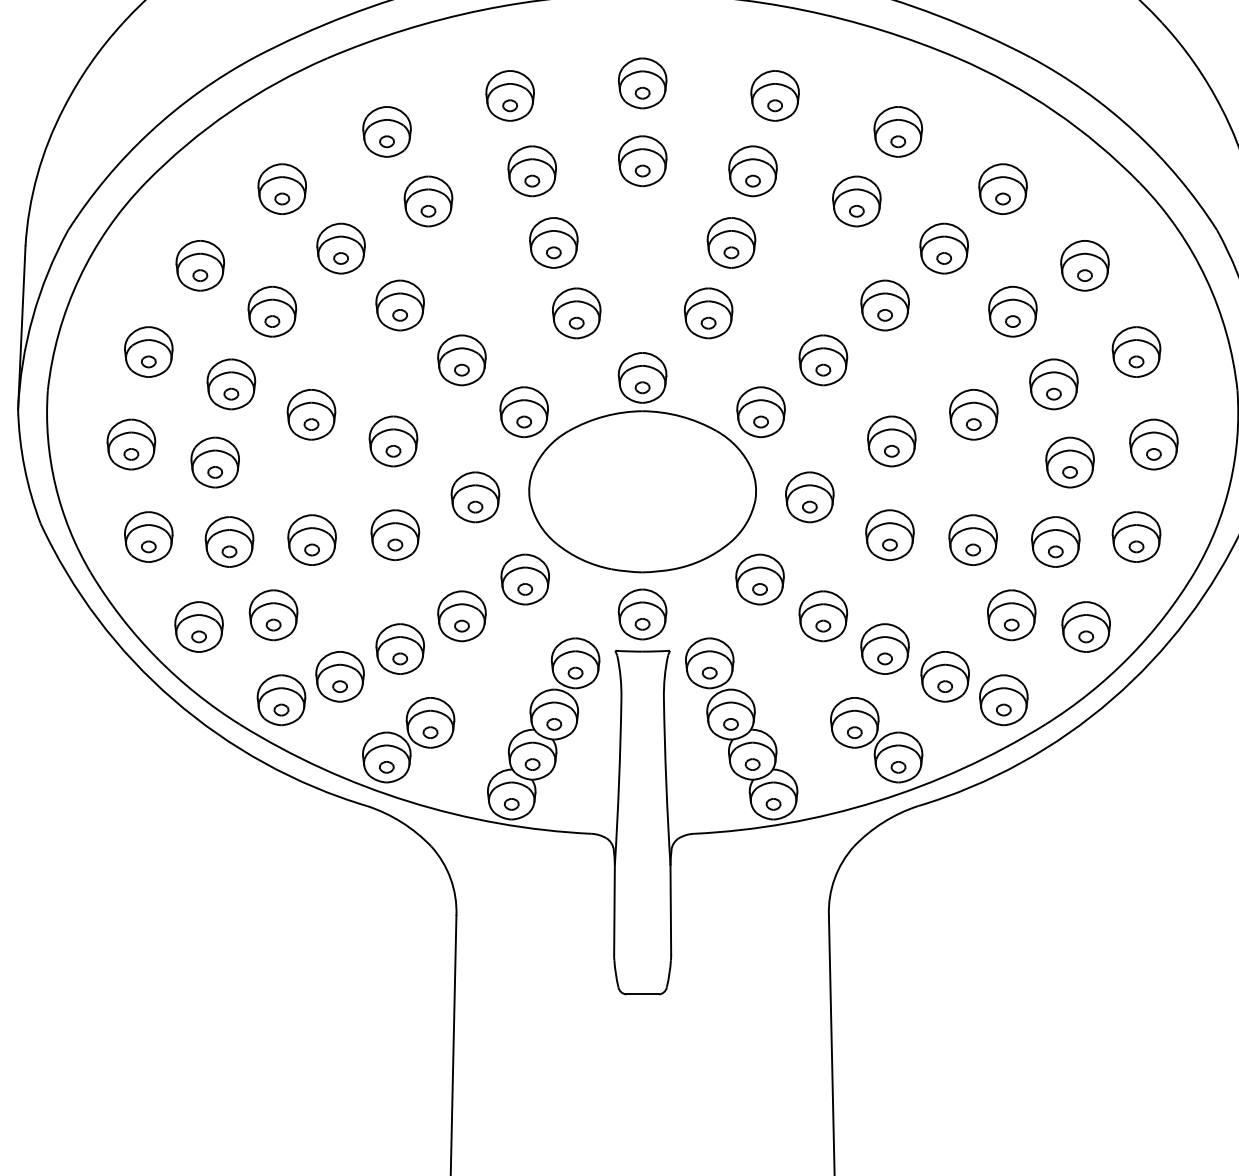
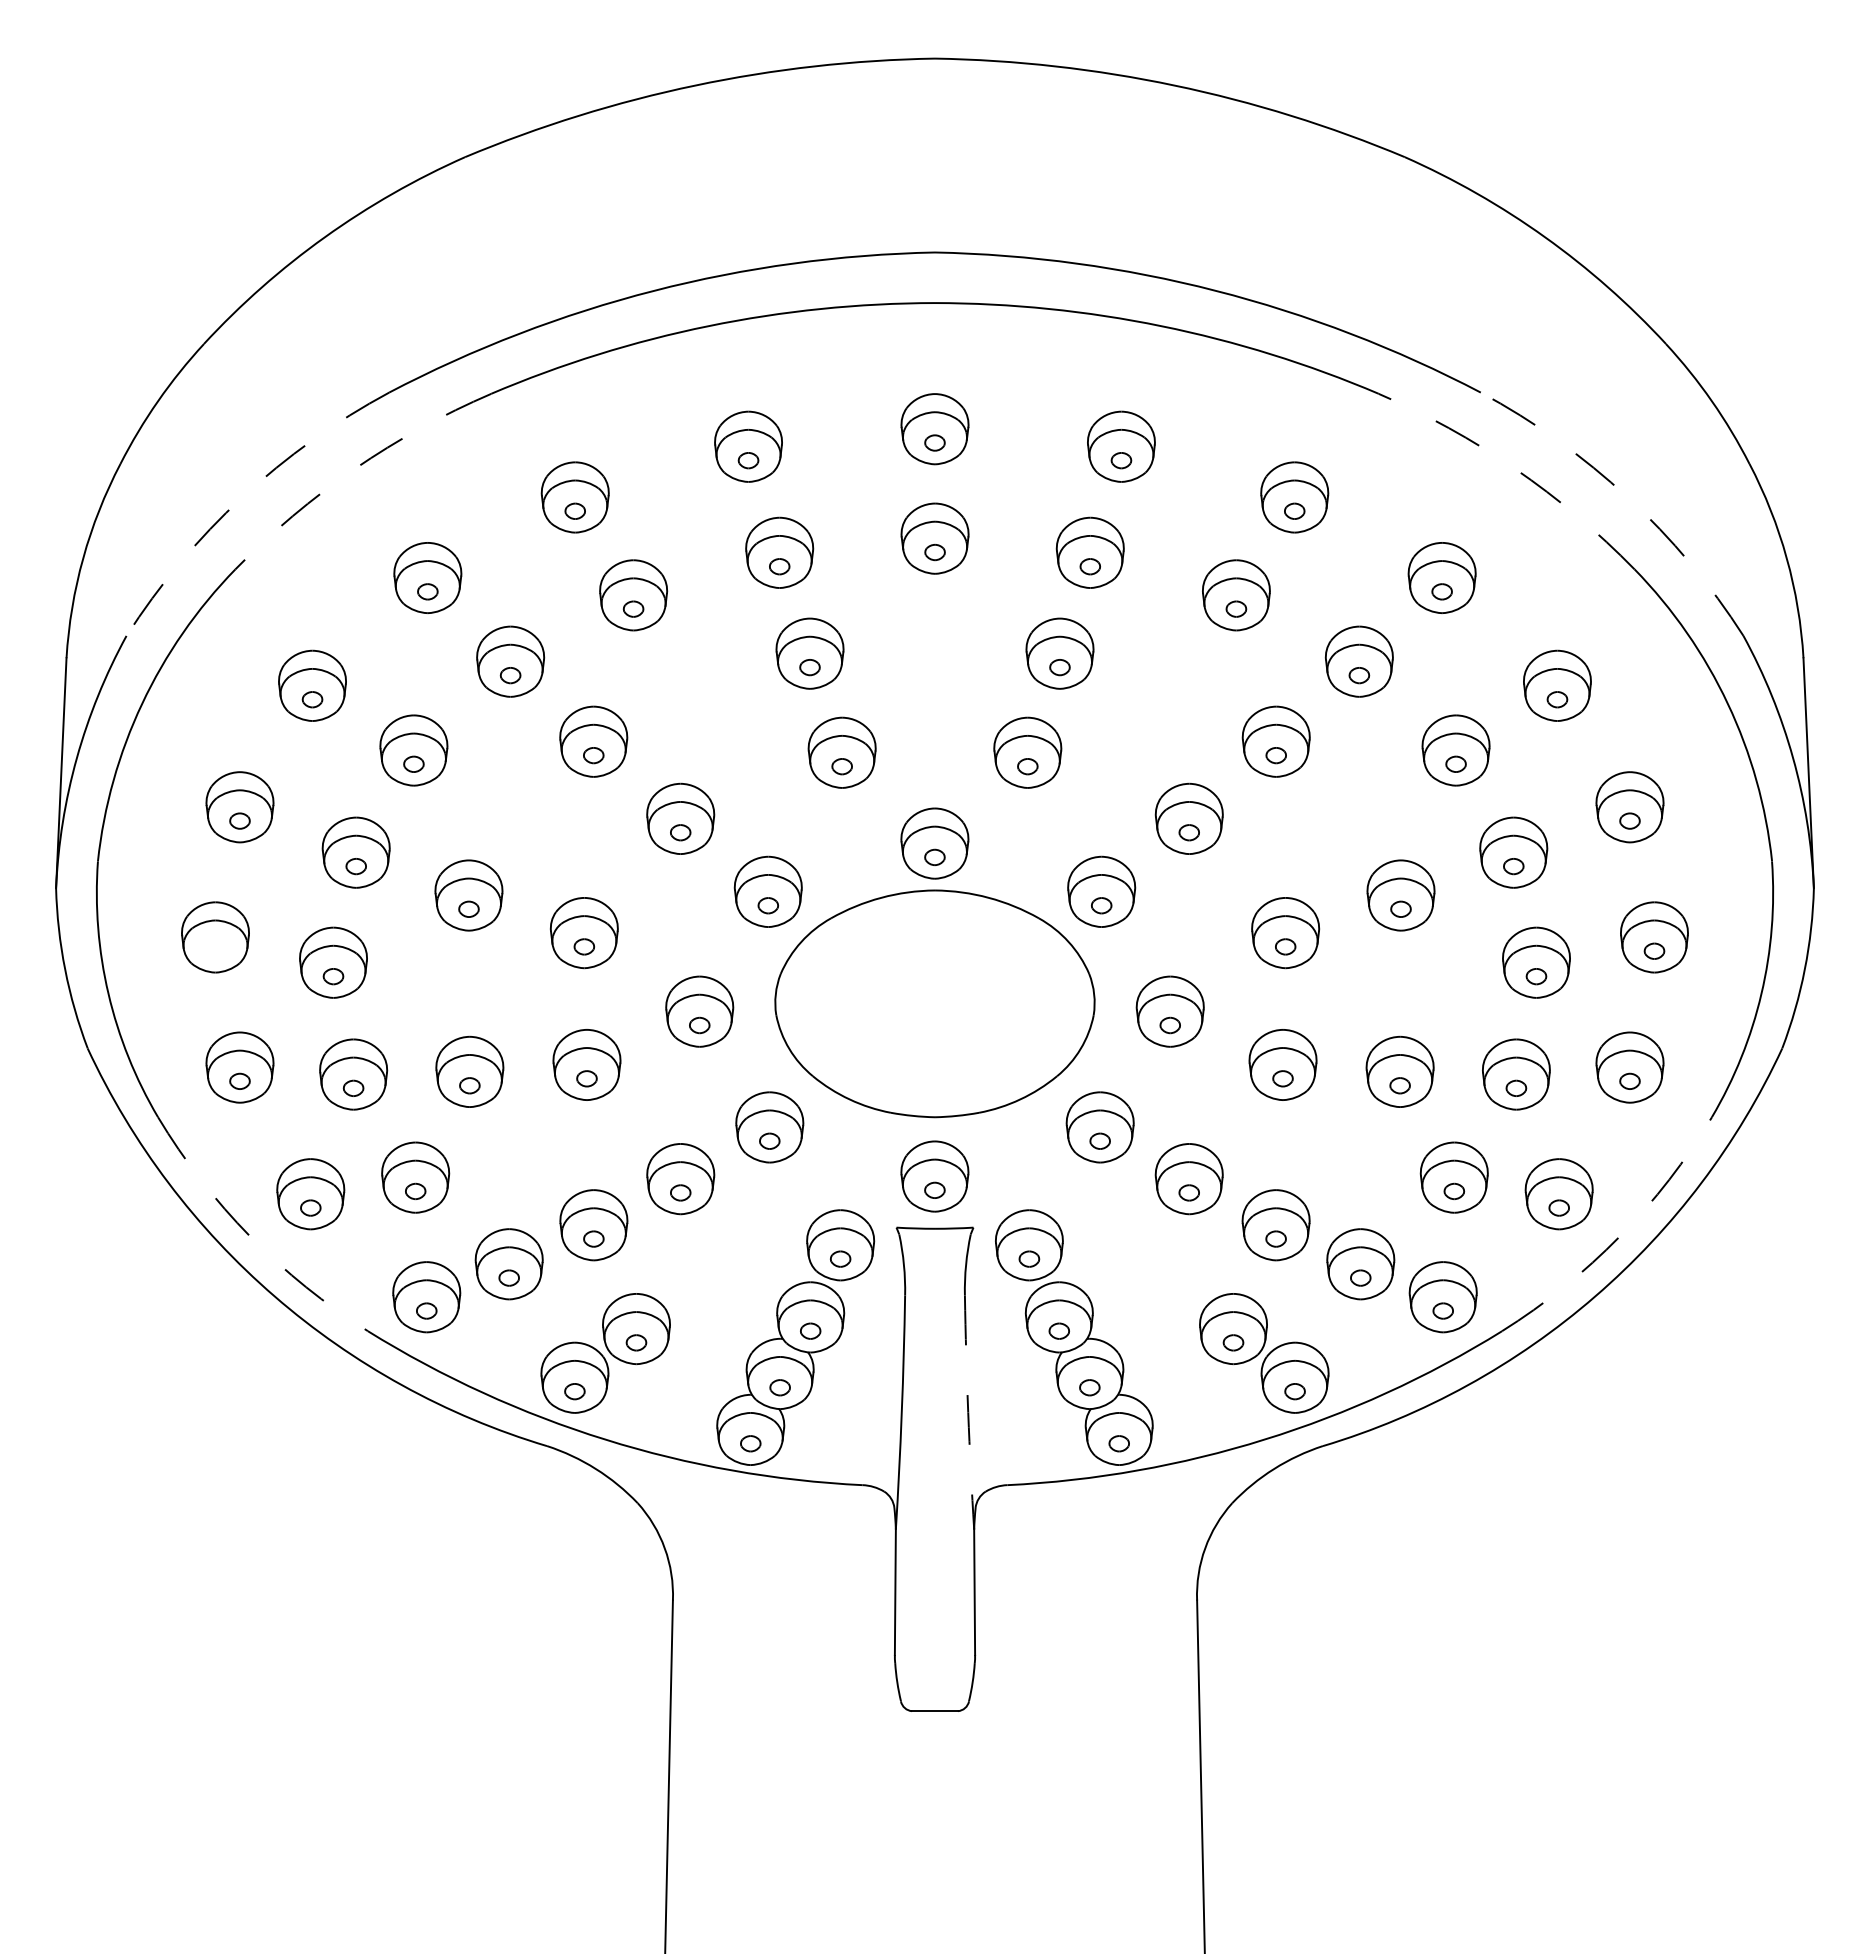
arc: (230, 112) -> (354, 469), solid -> dashed
arc: (1055, 112) -> (1515, 469), solid -> dashed
arc: (150, 131) -> (242, 497), solid -> dashed
arc: (1134, 131) -> (1627, 497), solid -> dashed
part: (131, 453) -> (215, 950), removed
arc: (156, 657) -> (250, 1236), solid -> dashed
arc: (1129, 657) -> (1619, 1236), solid -> dashed
arc: (666, 782) -> (968, 1412), solid -> dashed

